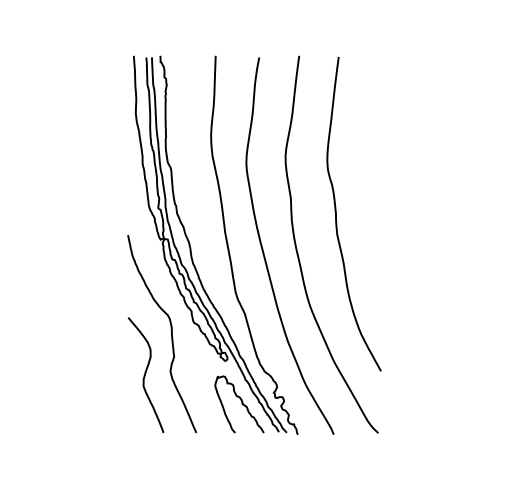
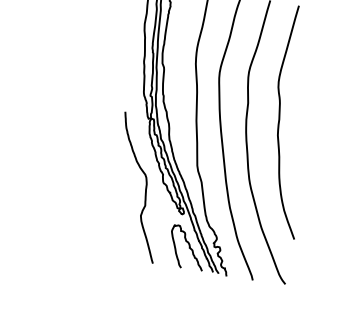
curve: (145, 374) -> (122, 215), removed

